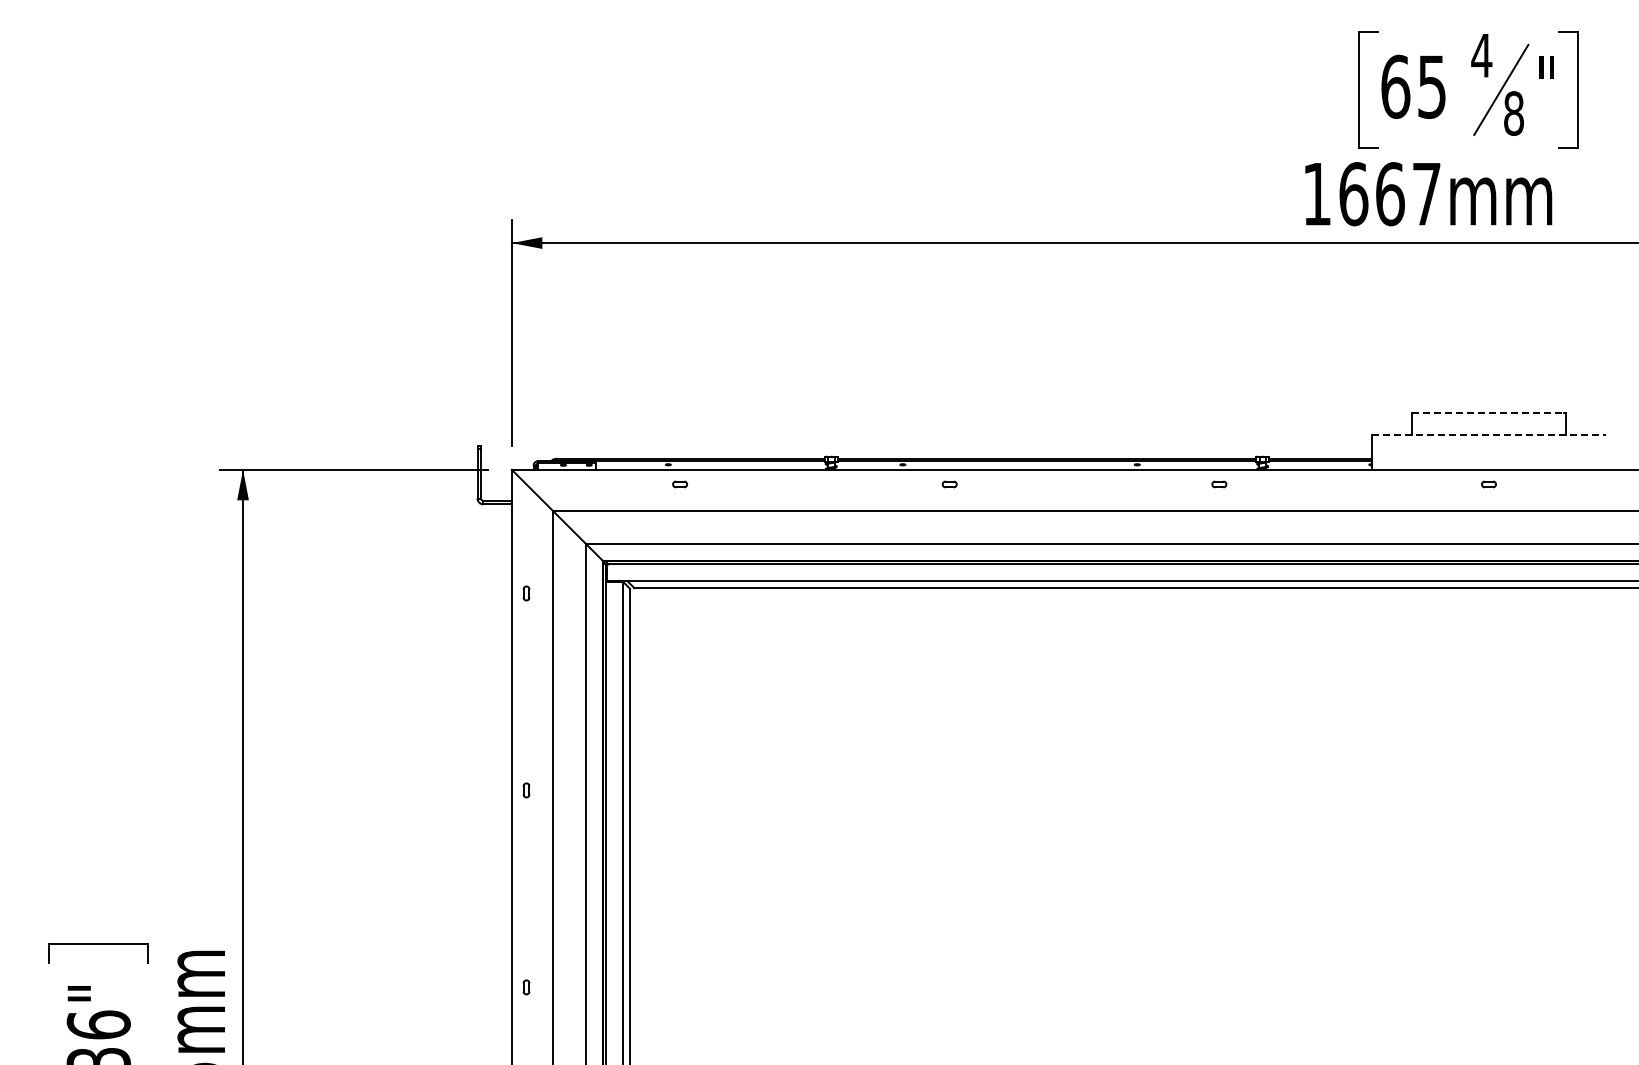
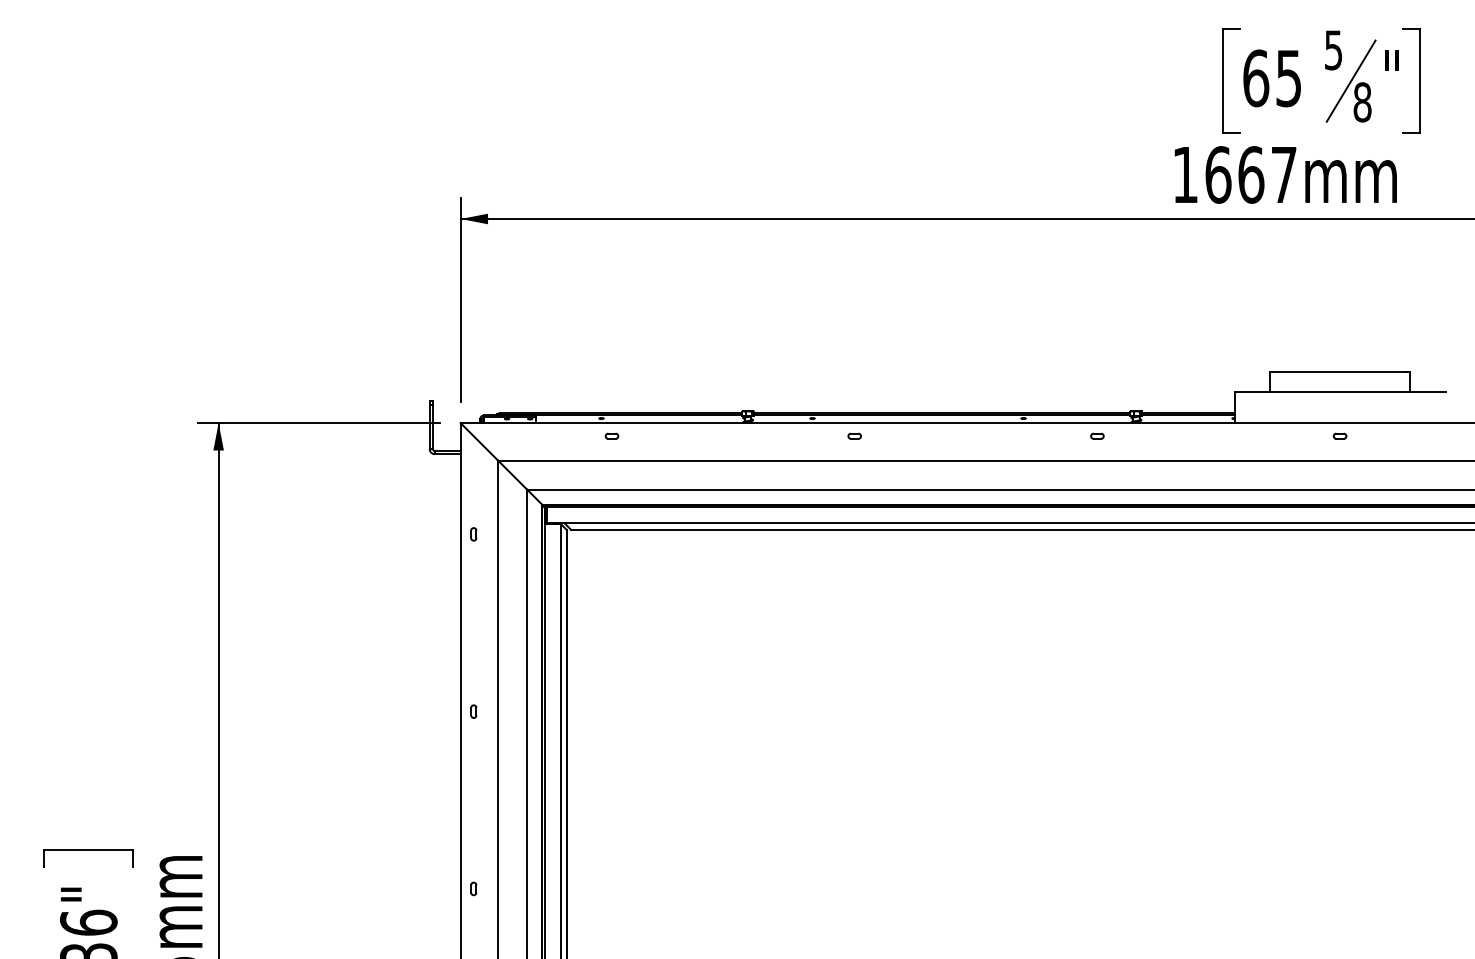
text: (1481, 56) -> (1333, 51), 4 -> 5
line: (1488, 412) -> (1339, 371), dashed -> solid
line: (1489, 435) -> (1340, 392), dashed -> solid

